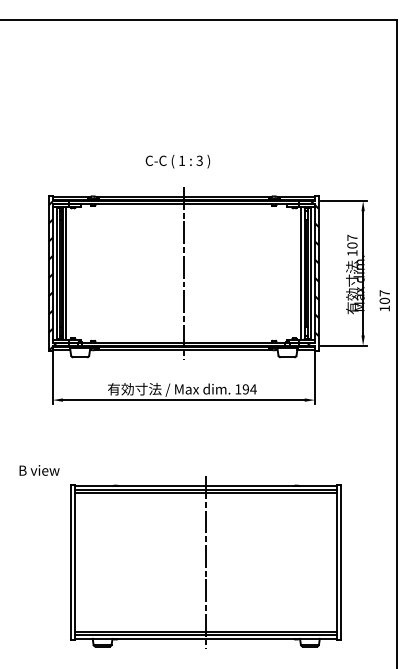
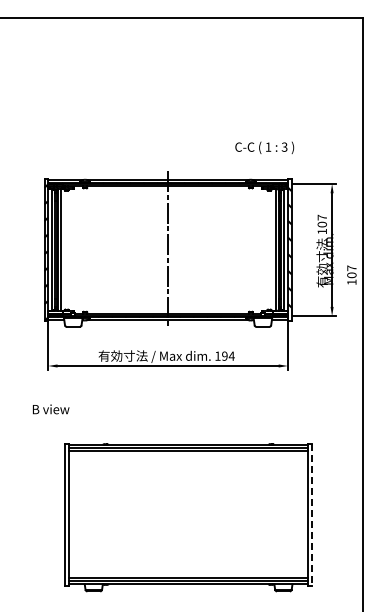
text: (177, 161) -> (264, 147), moved
text: (39, 470) -> (51, 409), moved
line: (206, 562) -> (188, 514), removed
line: (341, 563) -> (312, 515), solid -> dashed

